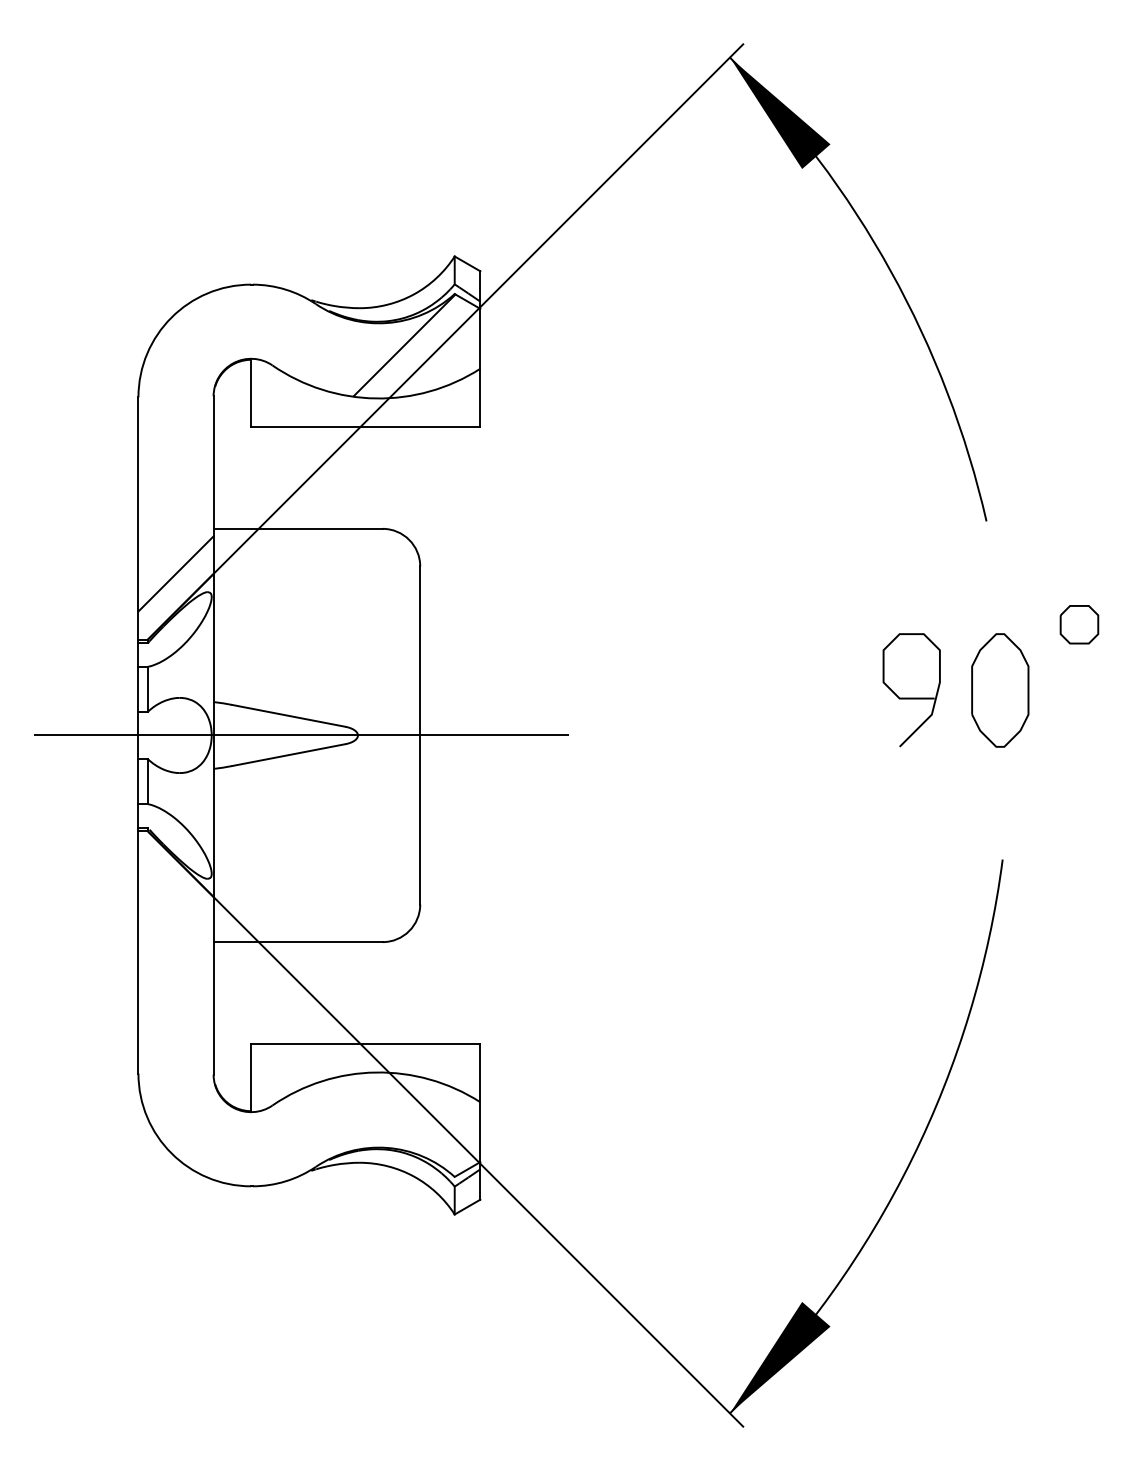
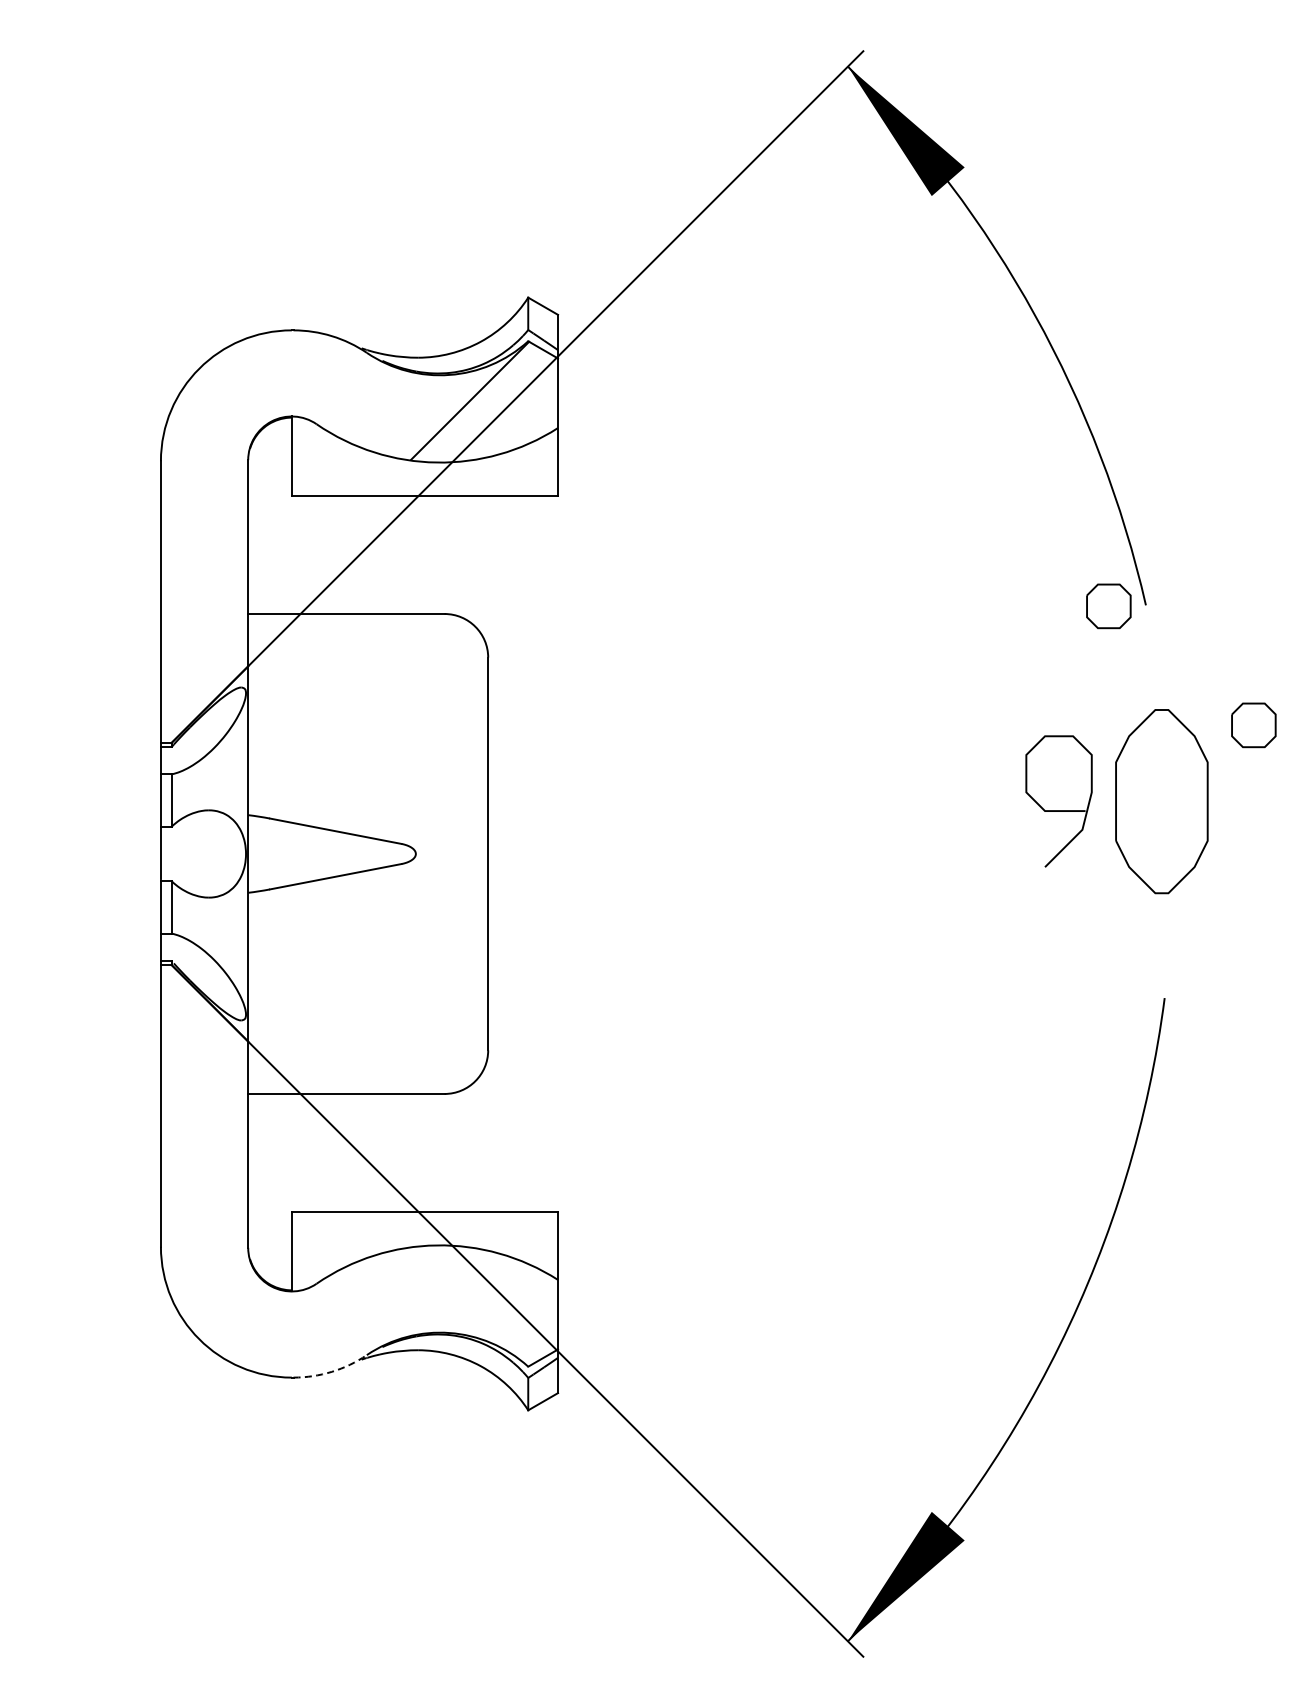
part: (954, 522) -> (1108, 606), added
line: (175, 573) -> (204, 665), removed
part: (999, 690) -> (1161, 801), size x1.4
line: (300, 735) -> (349, 853), removed
arc: (285, 1181) -> (331, 1371), solid -> dashed

